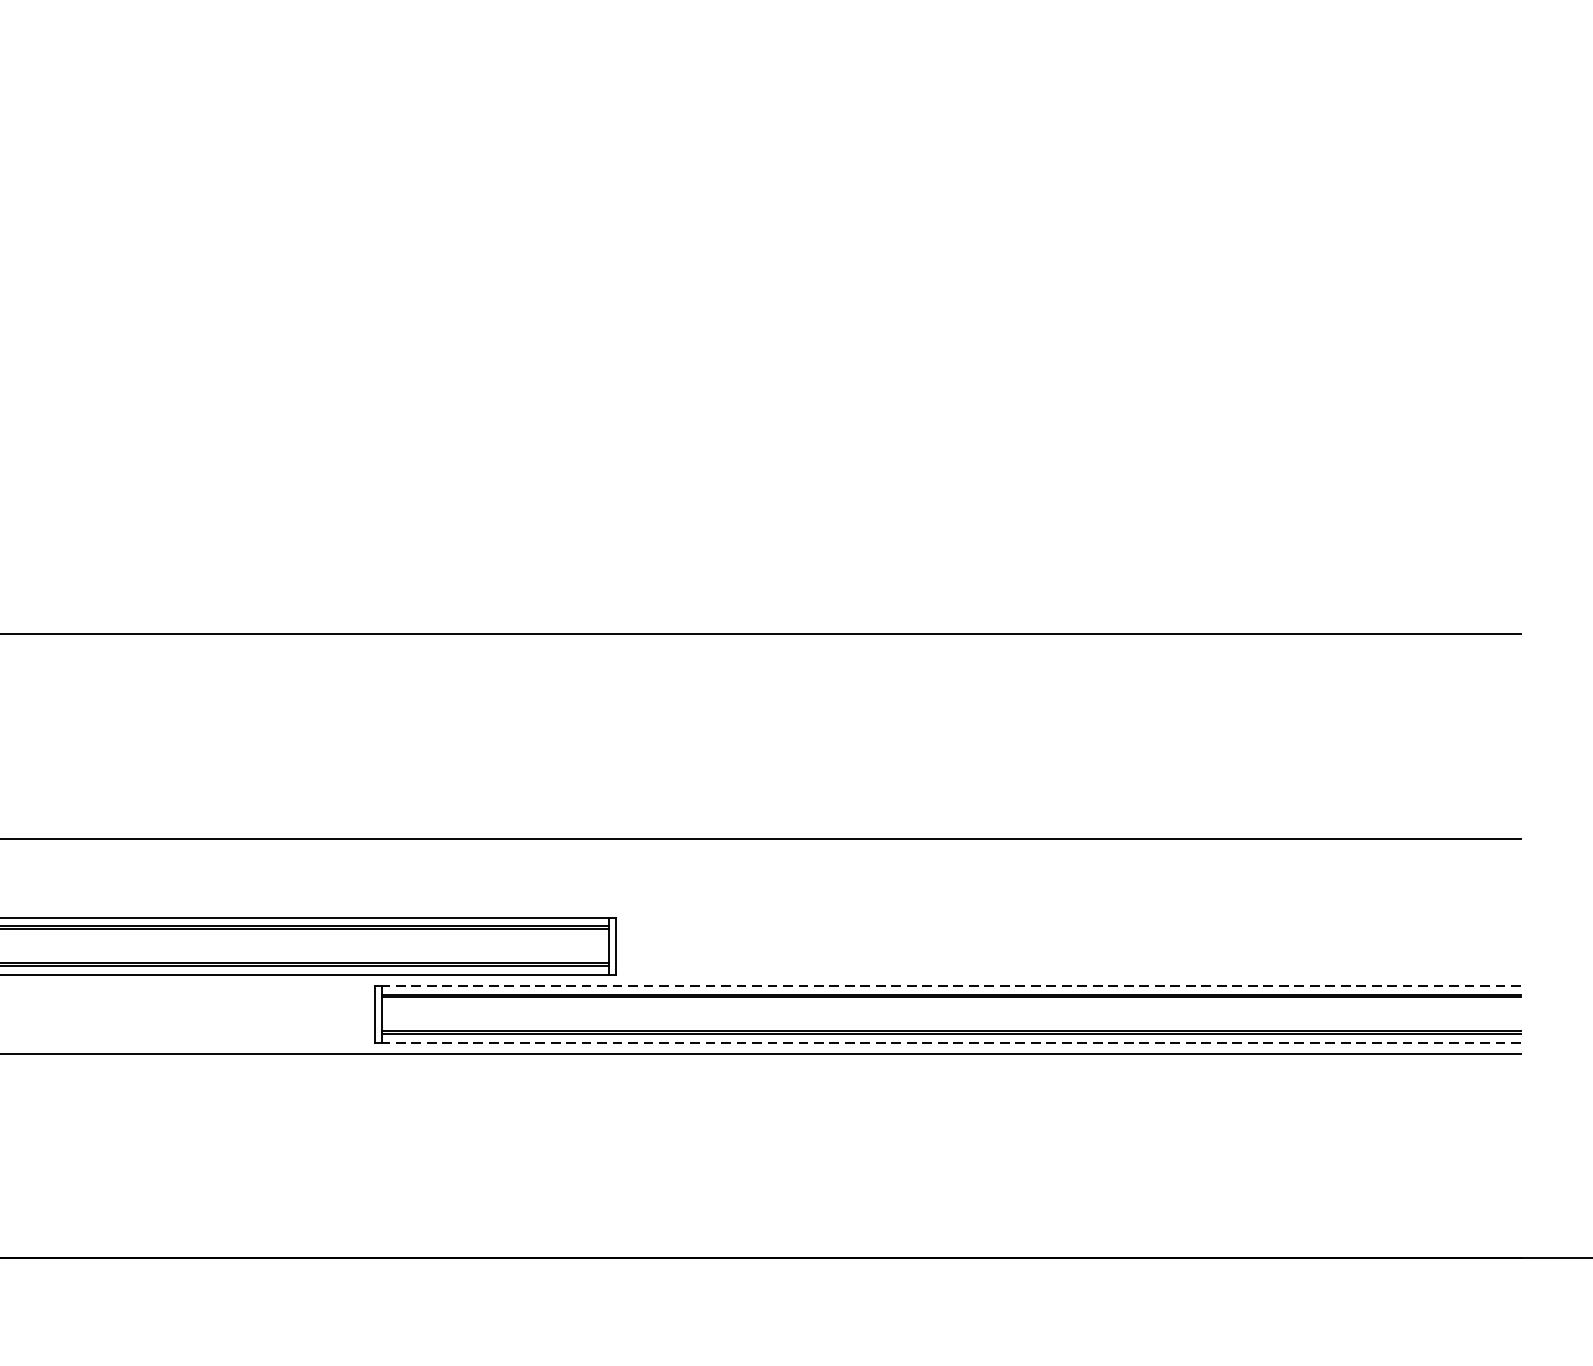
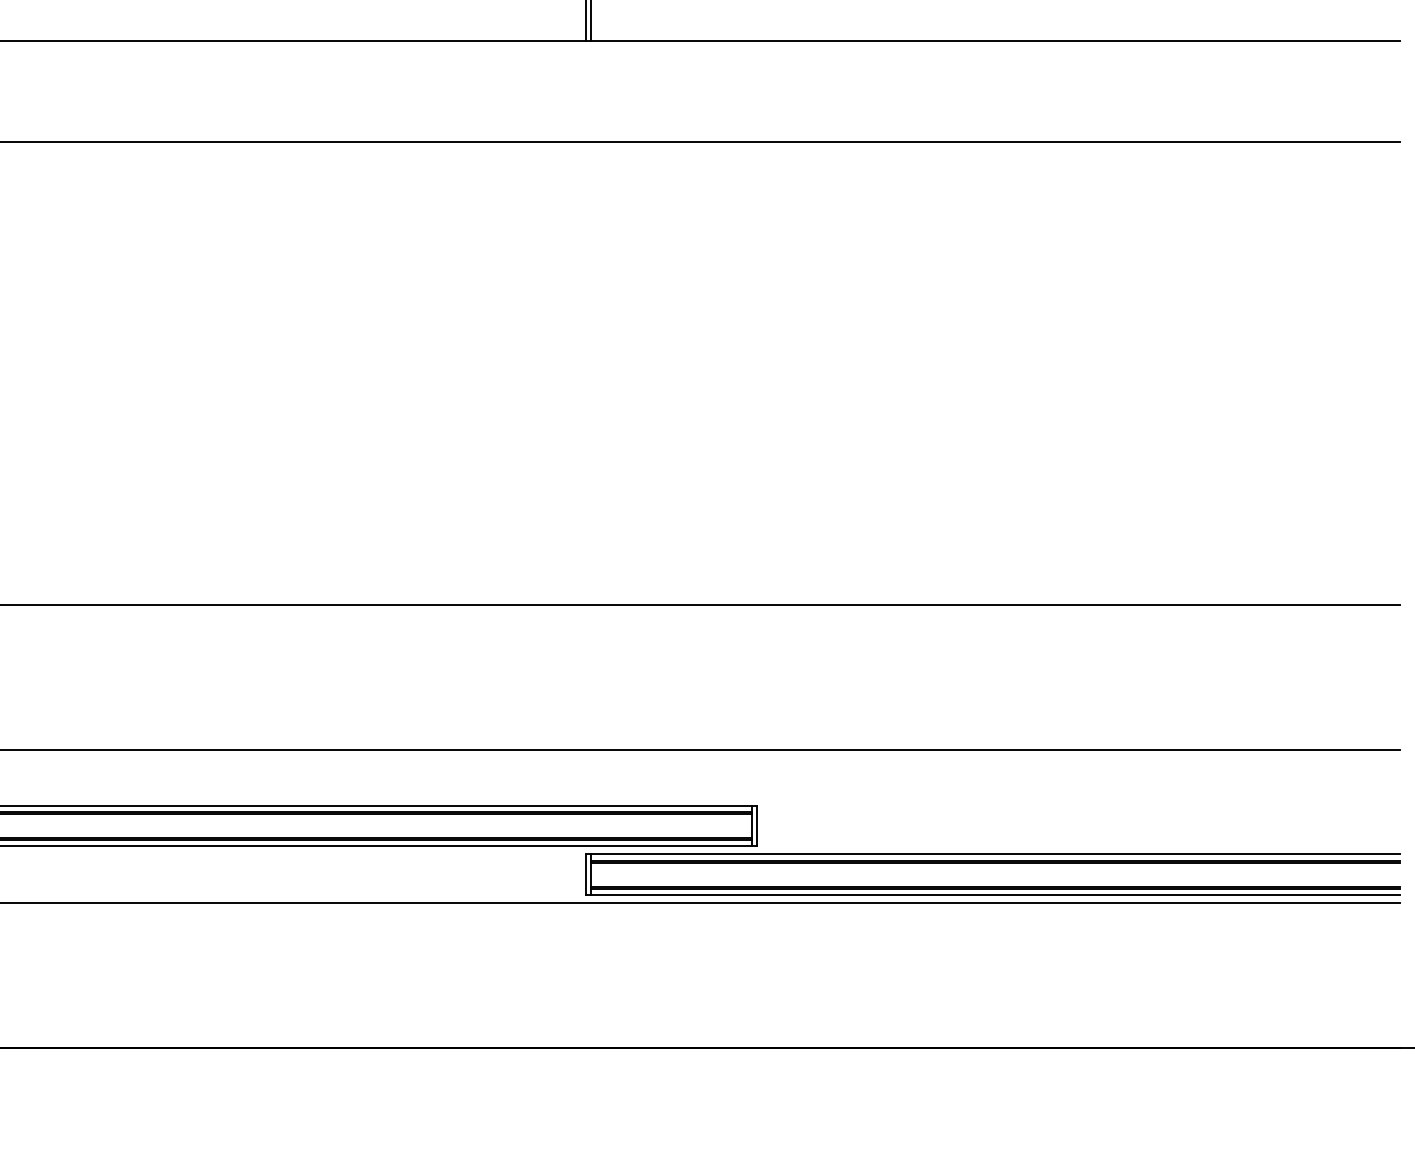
line: (950, 986) -> (994, 854), dashed -> solid
line: (950, 1042) -> (994, 894), dashed -> solid

